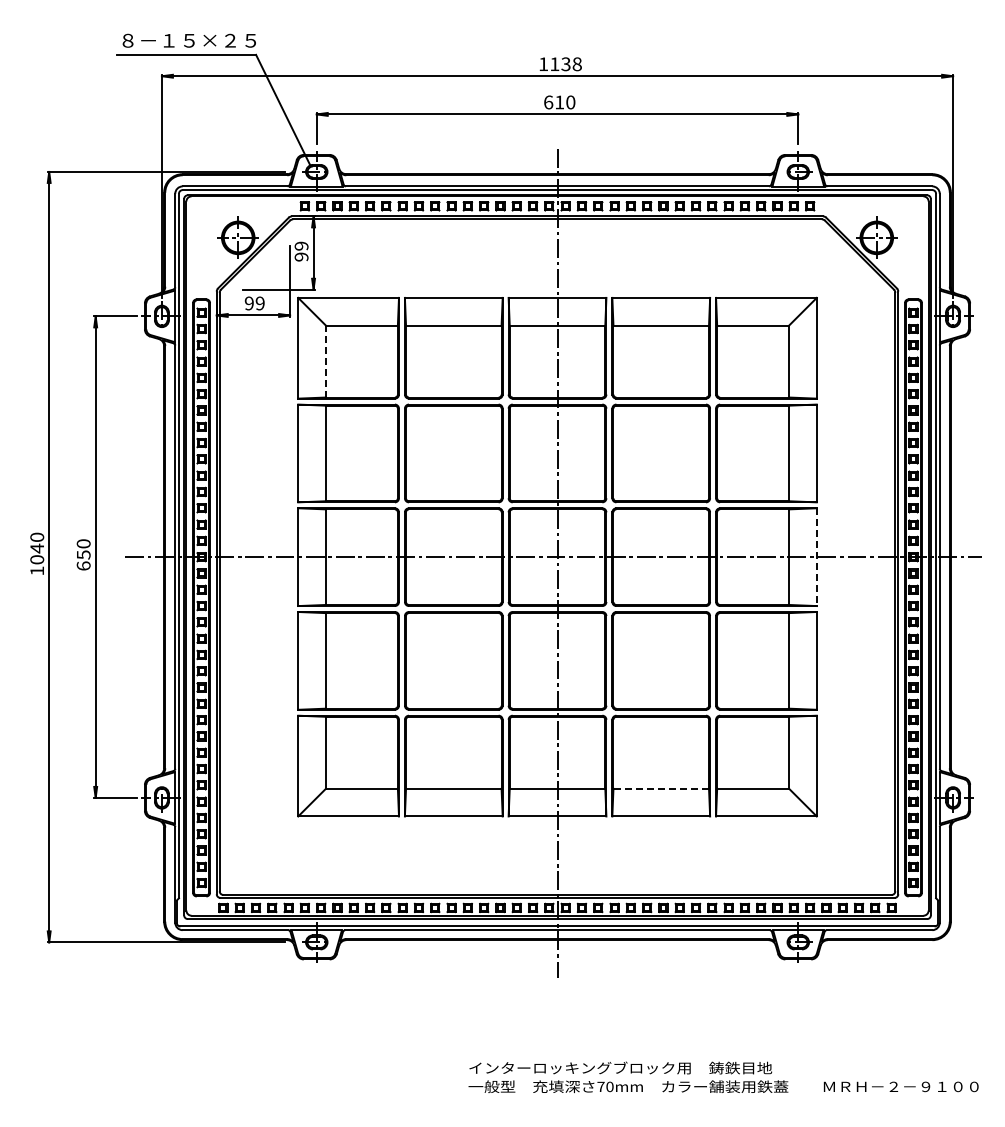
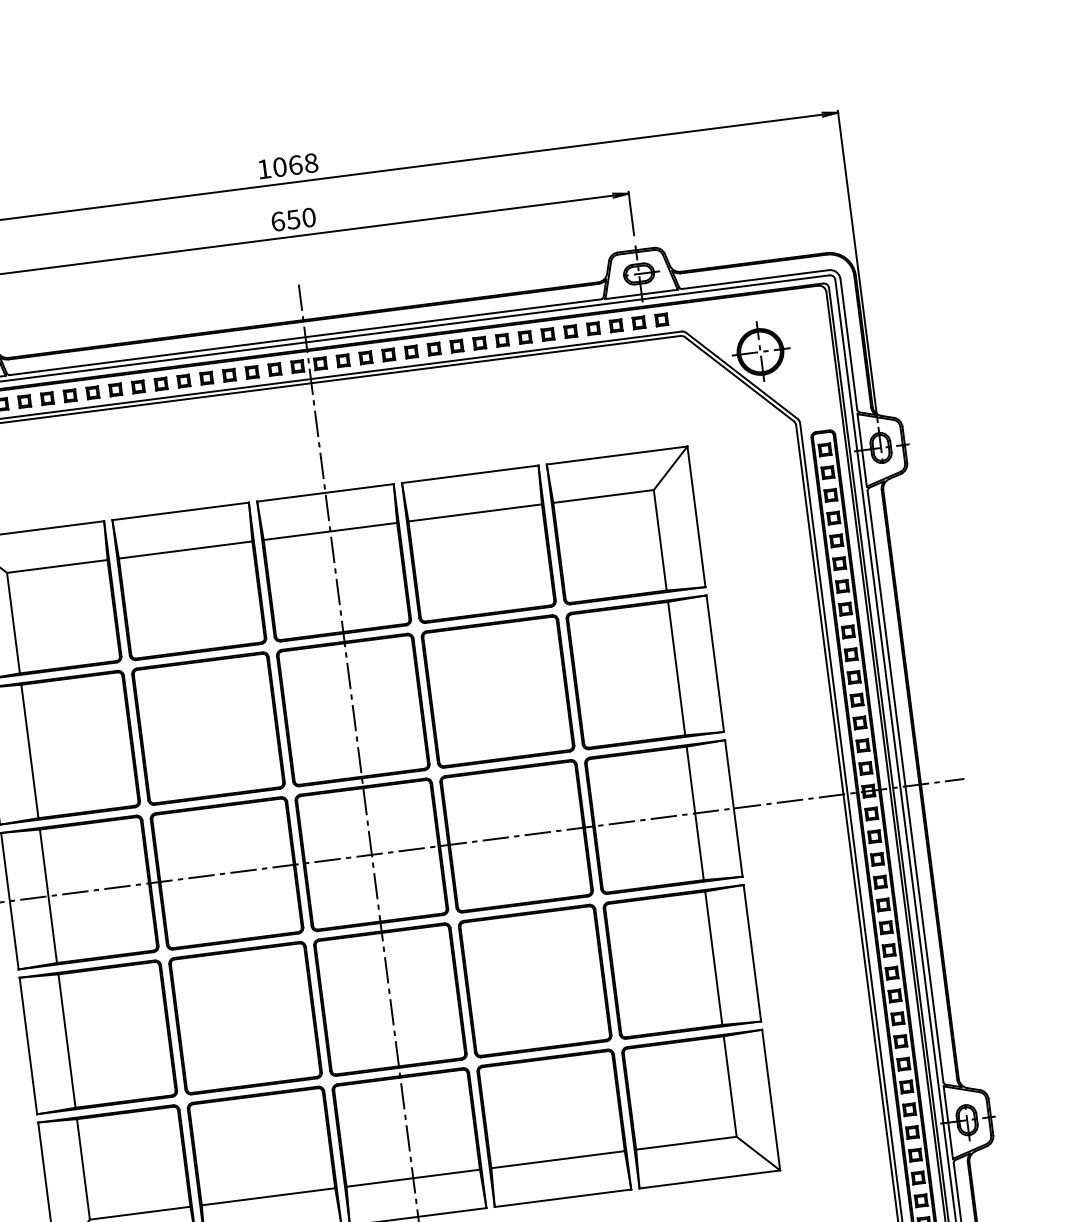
text: (560, 64) -> (287, 166), 1138 -> 1068
text: (559, 102) -> (293, 219), 610 -> 650
line: (325, 361) -> (12, 623), dashed -> solid
line: (816, 557) -> (733, 808), dashed -> solid
line: (661, 788) -> (558, 1159), dashed -> solid

